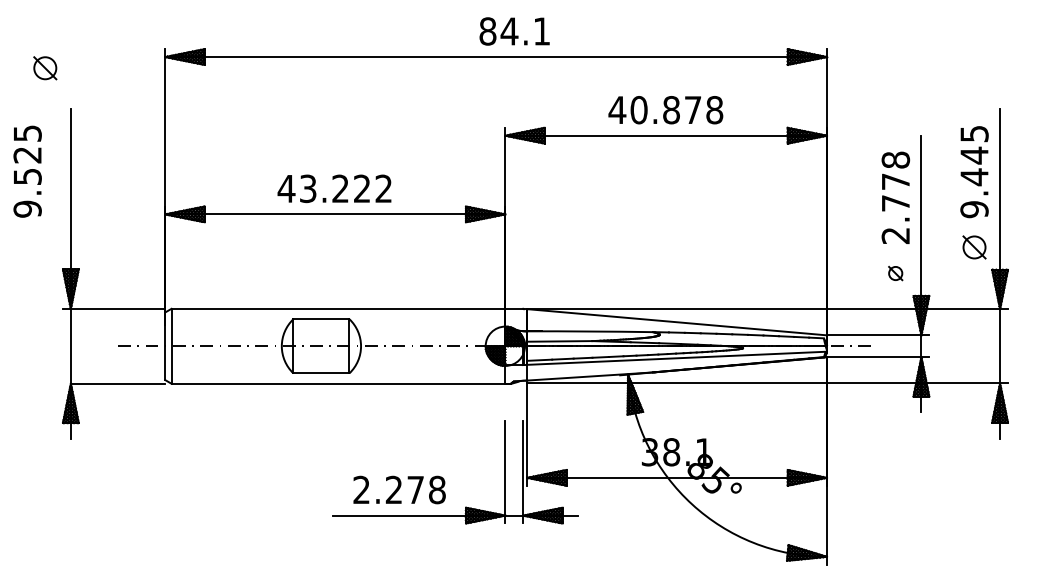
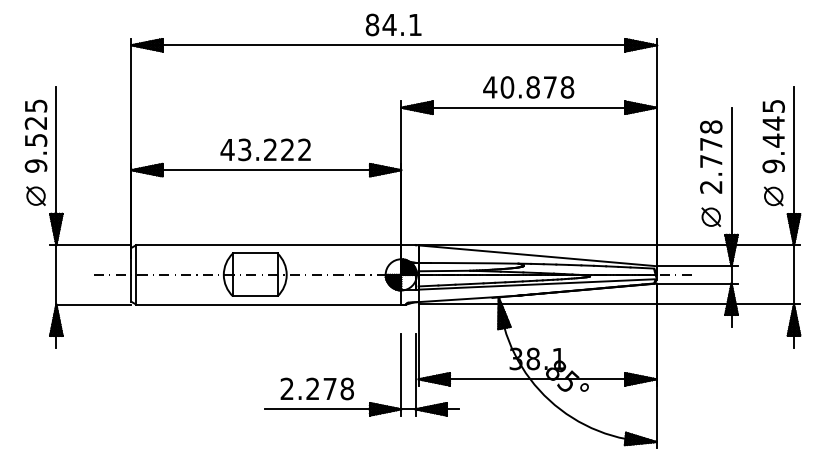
text: (514, 30) -> (393, 24), moved
part: (44, 67) -> (35, 195), moved
text: (26, 170) -> (35, 135), moved
part: (894, 272) -> (710, 216), size x1.67

